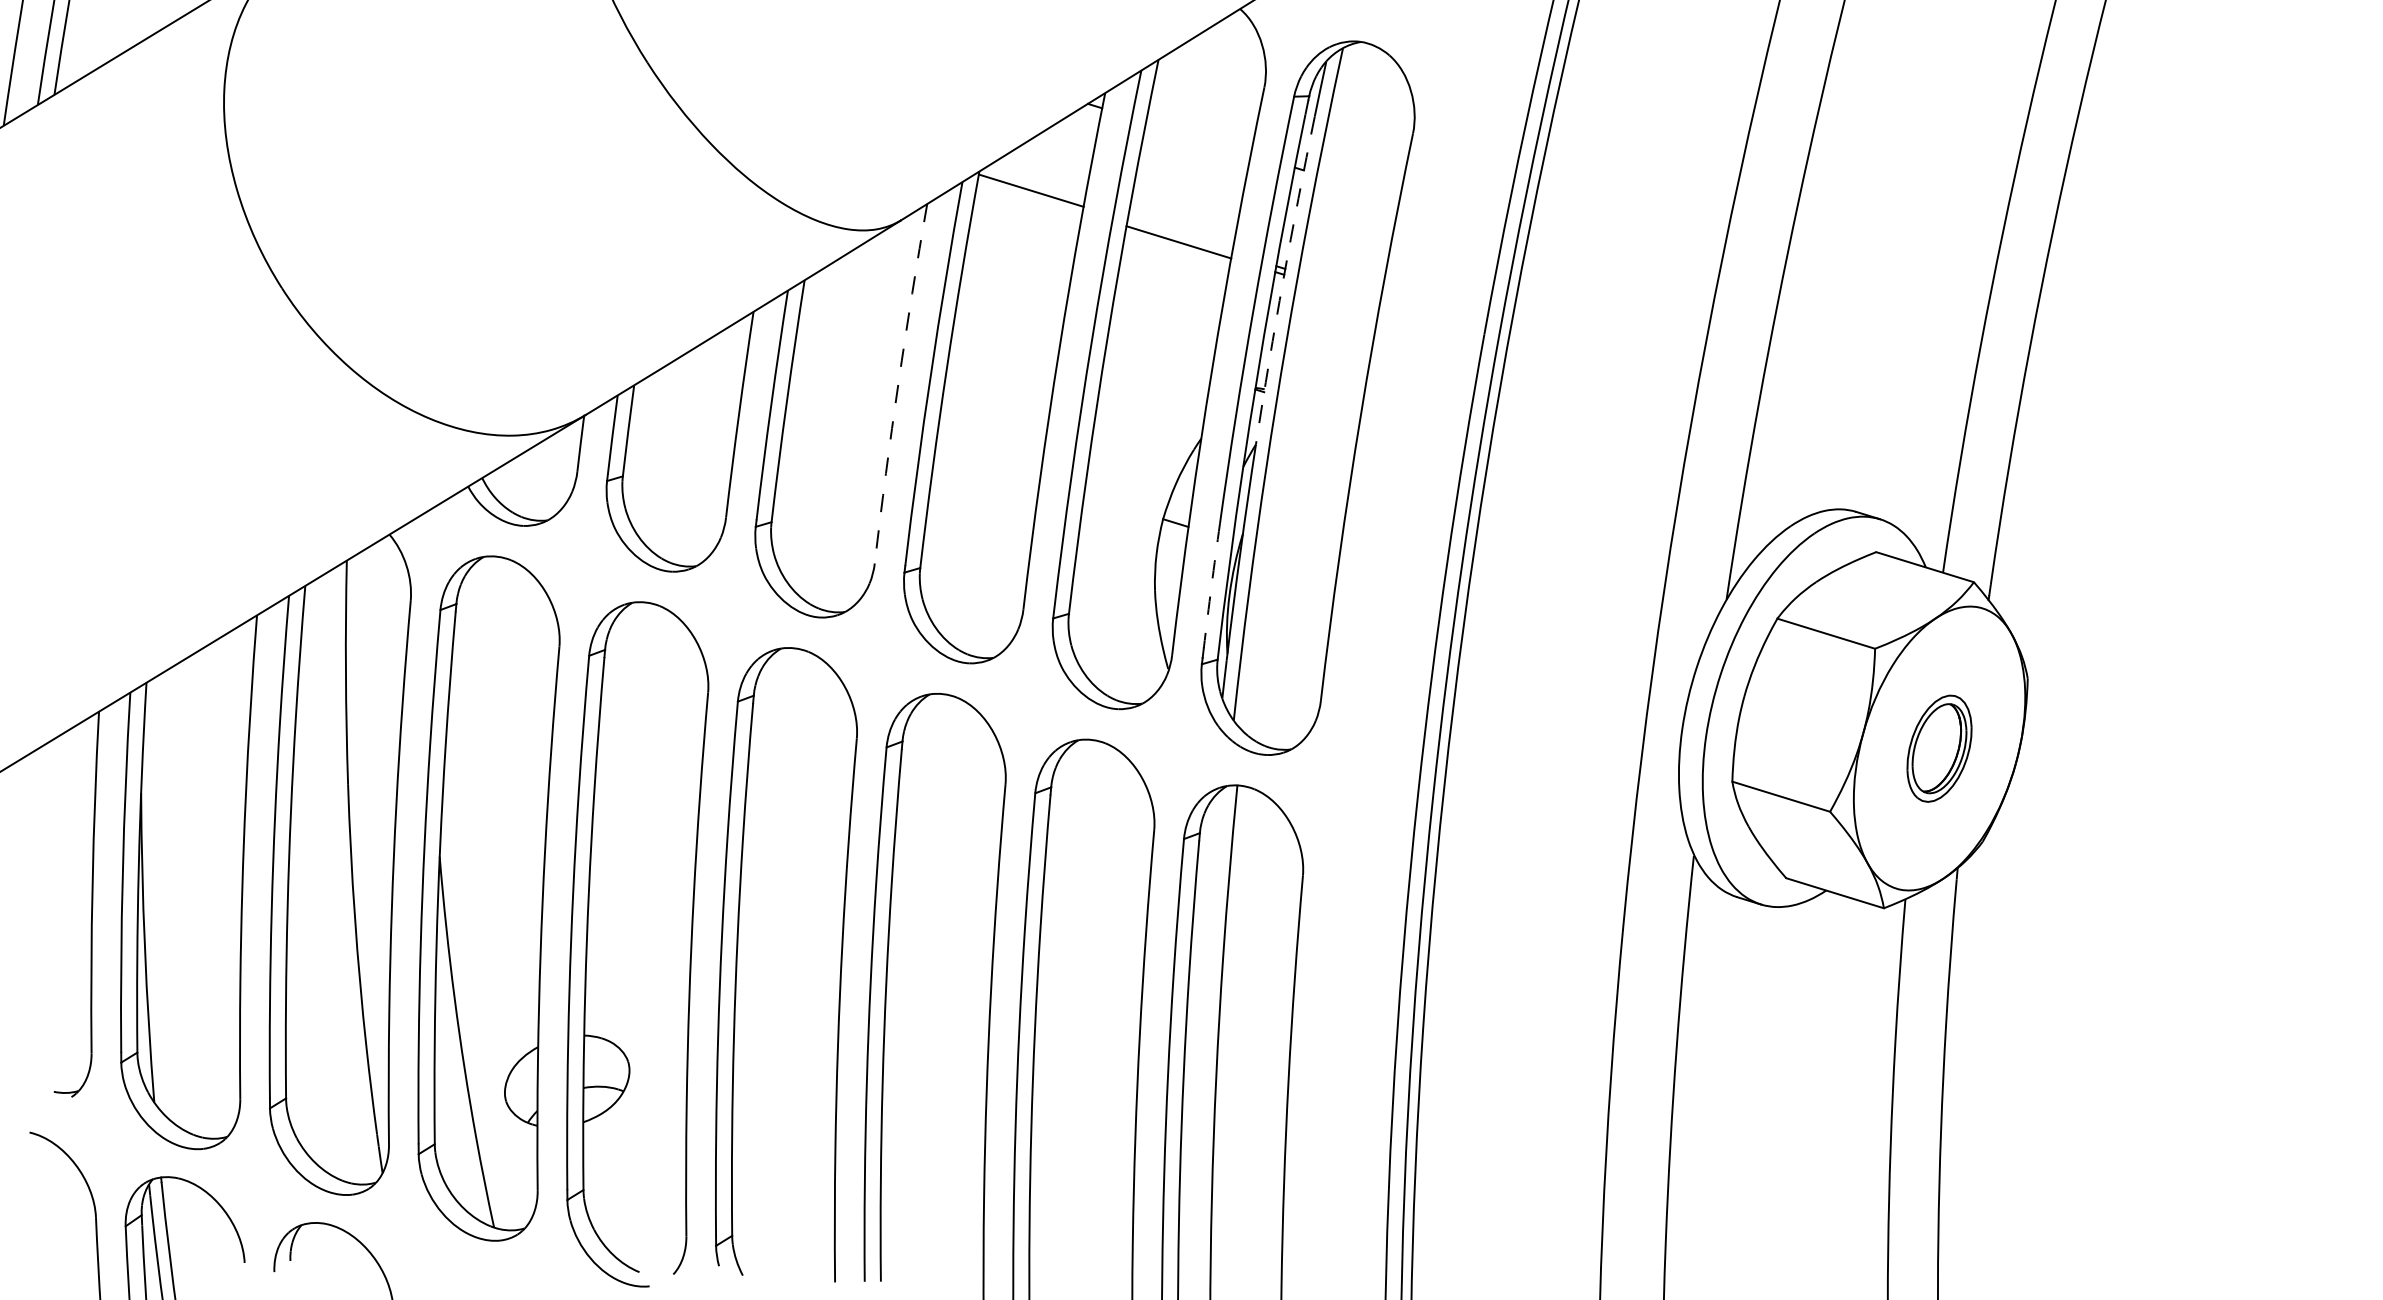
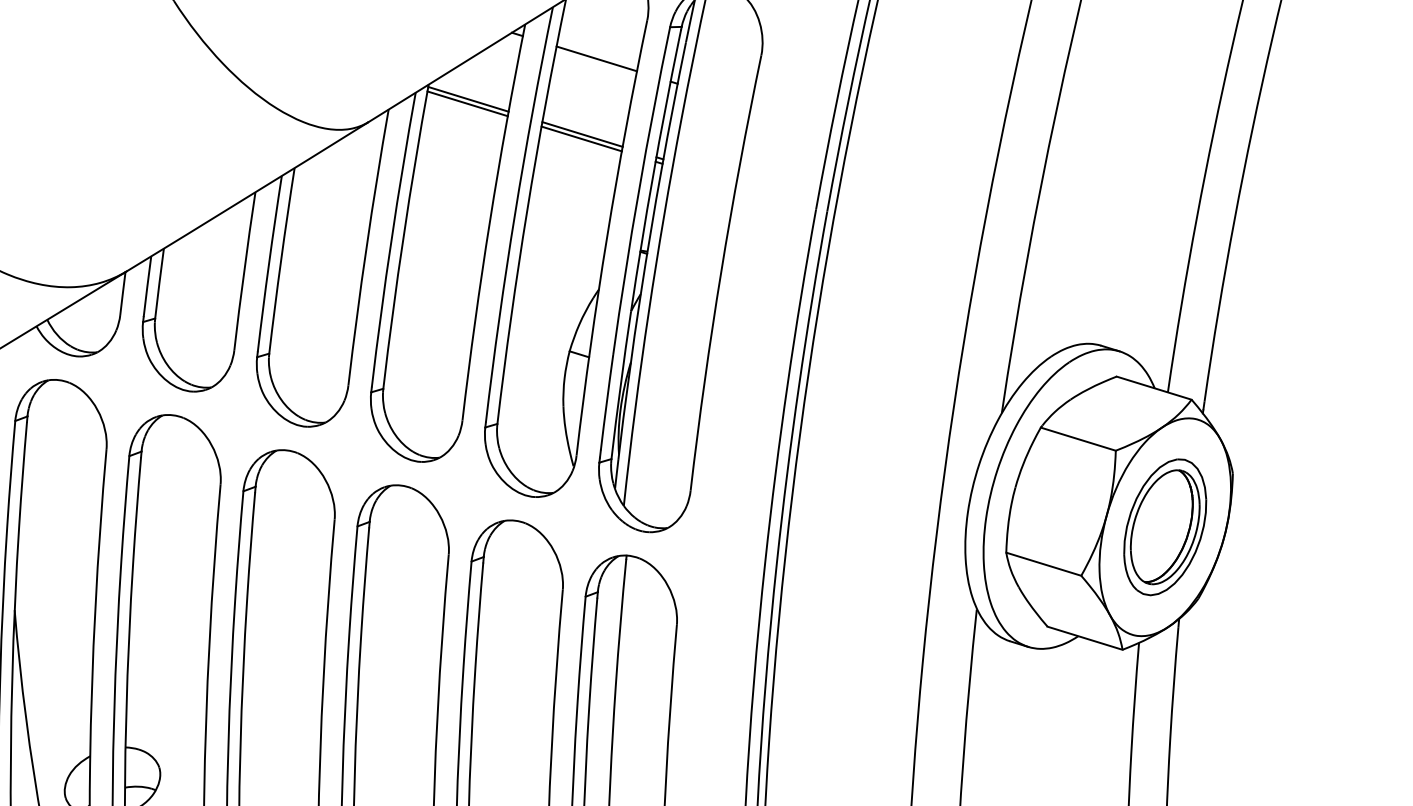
line: (1198, 137) -> (596, 58), added
line: (1029, 196) -> (467, 103), added
line: (1179, 236) -> (582, 134), added
arc: (1283, 280) -> (661, 168), dashed -> solid
arc: (898, 383) -> (366, 247), dashed -> solid
arc: (1211, 586) -> (606, 402), dashed -> solid
part: (1939, 748) -> (1165, 527), size x1.67

